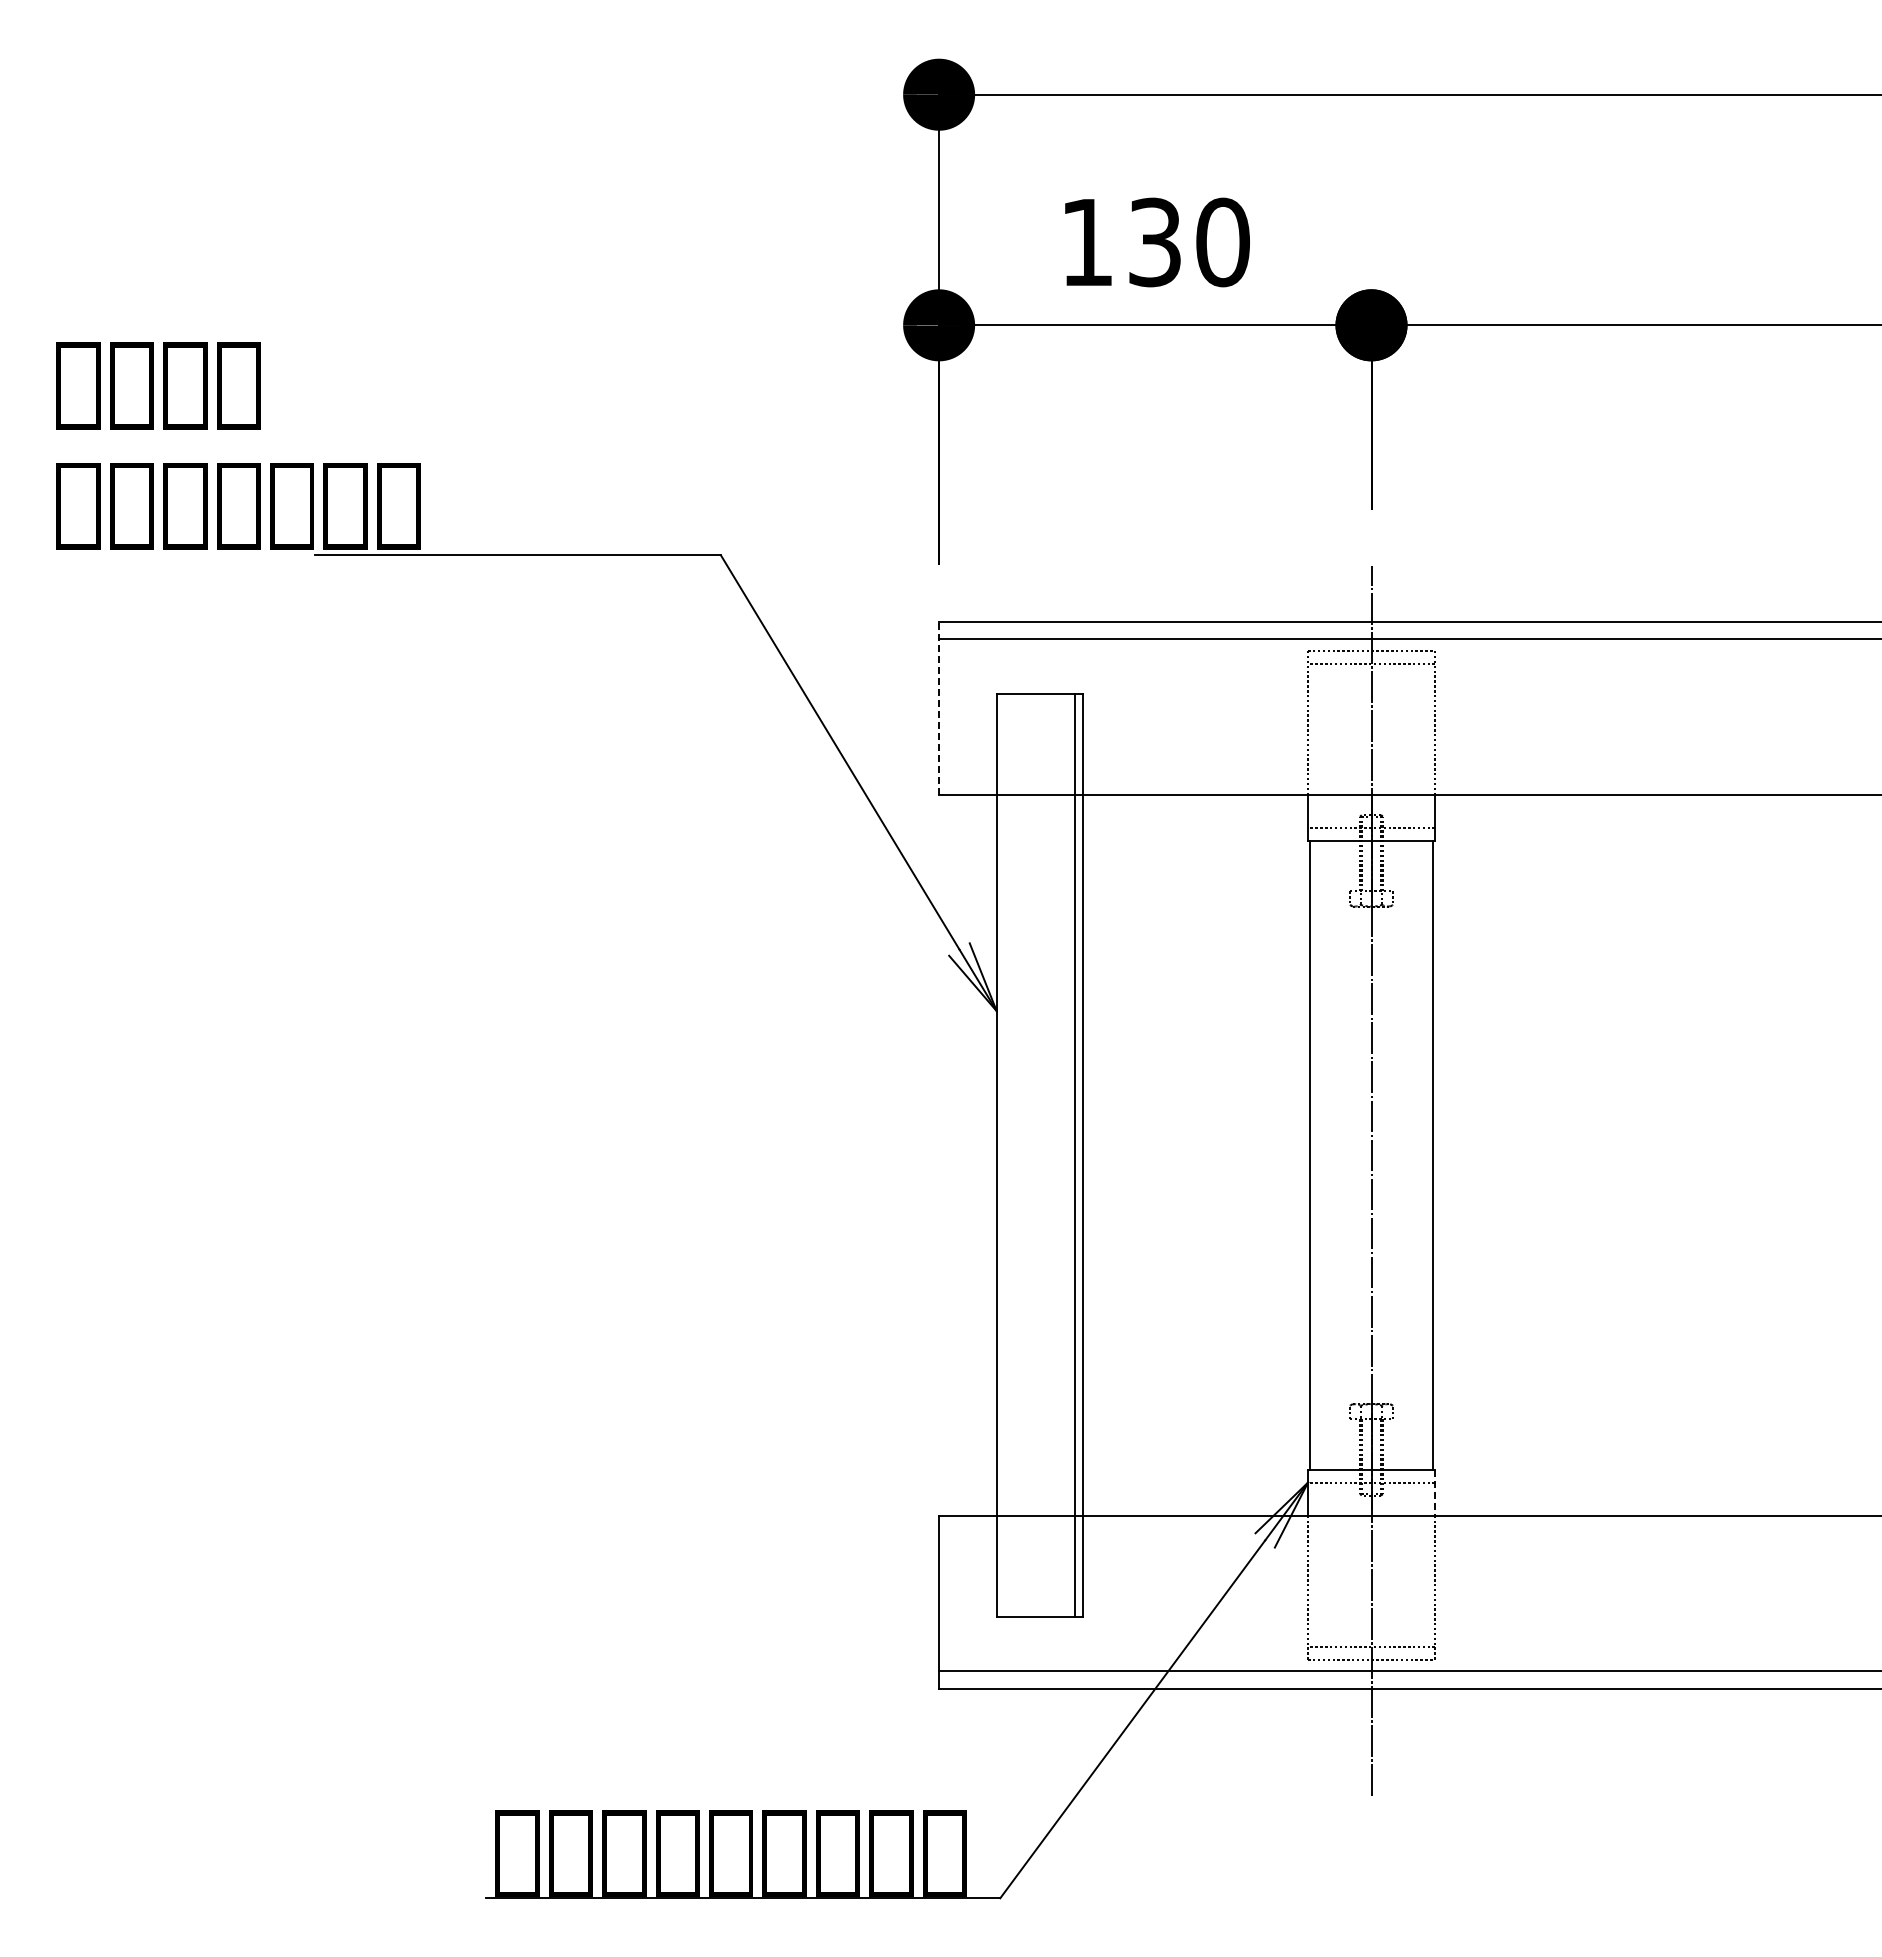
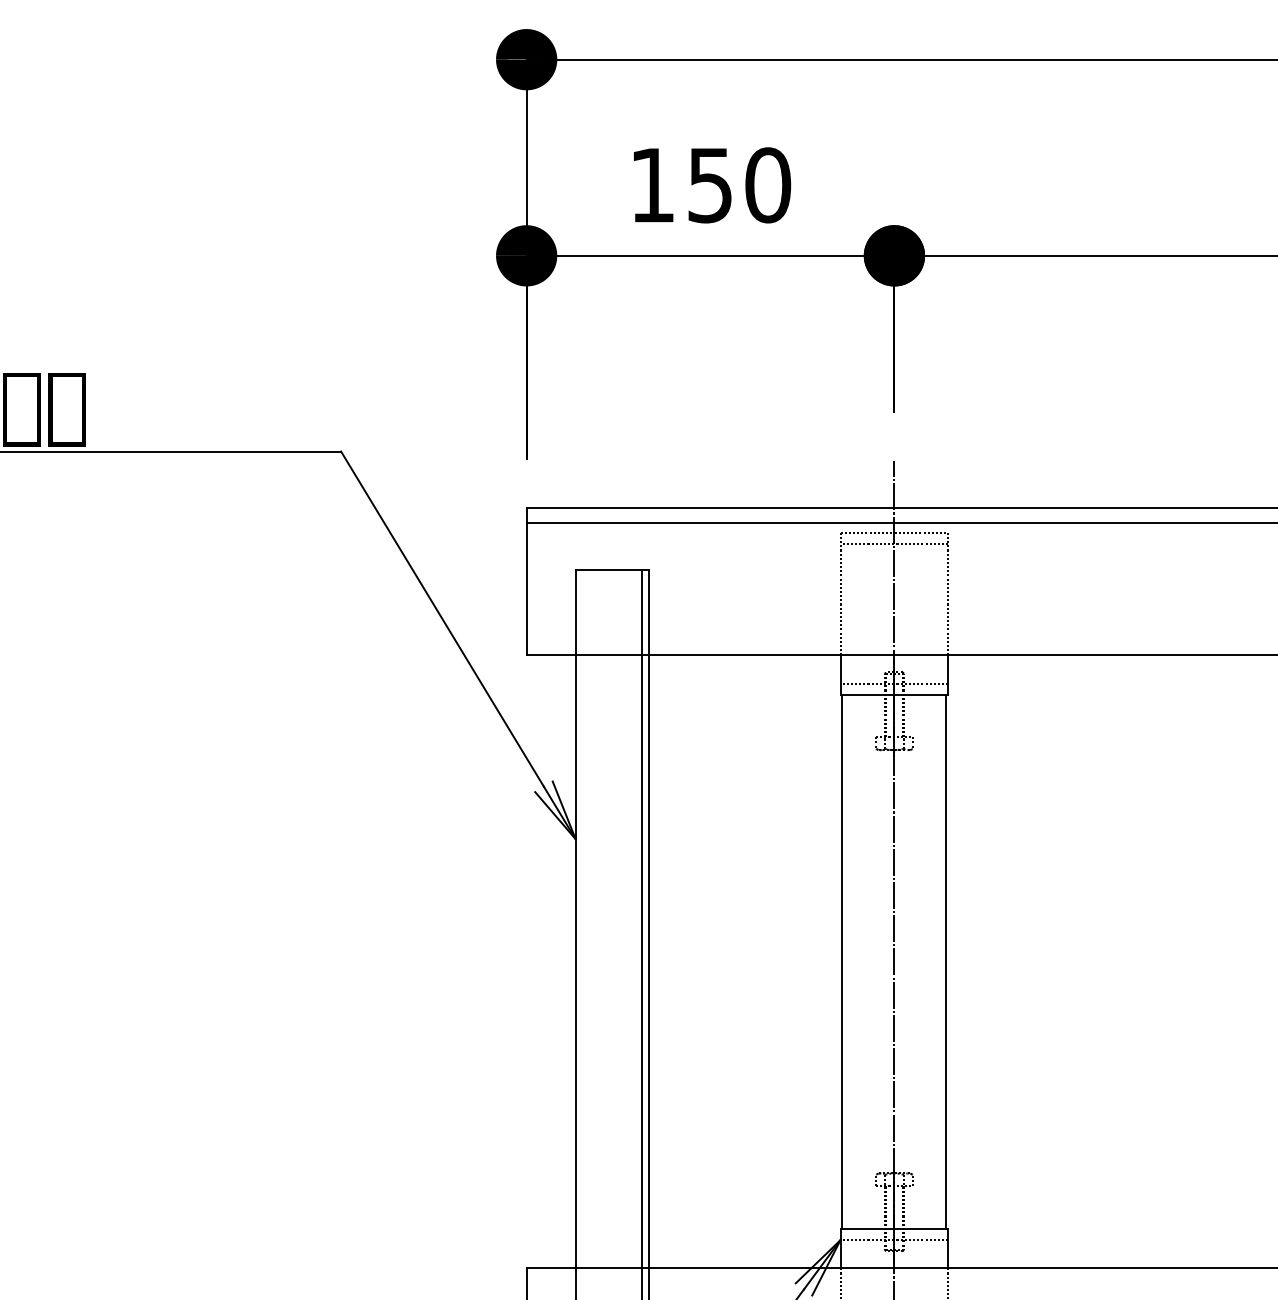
text: (1154, 242) -> (709, 185), 130 -> 150
line: (939, 708) -> (526, 581), dashed -> solid
line: (1434, 1493) -> (948, 1249), dashed -> solid

